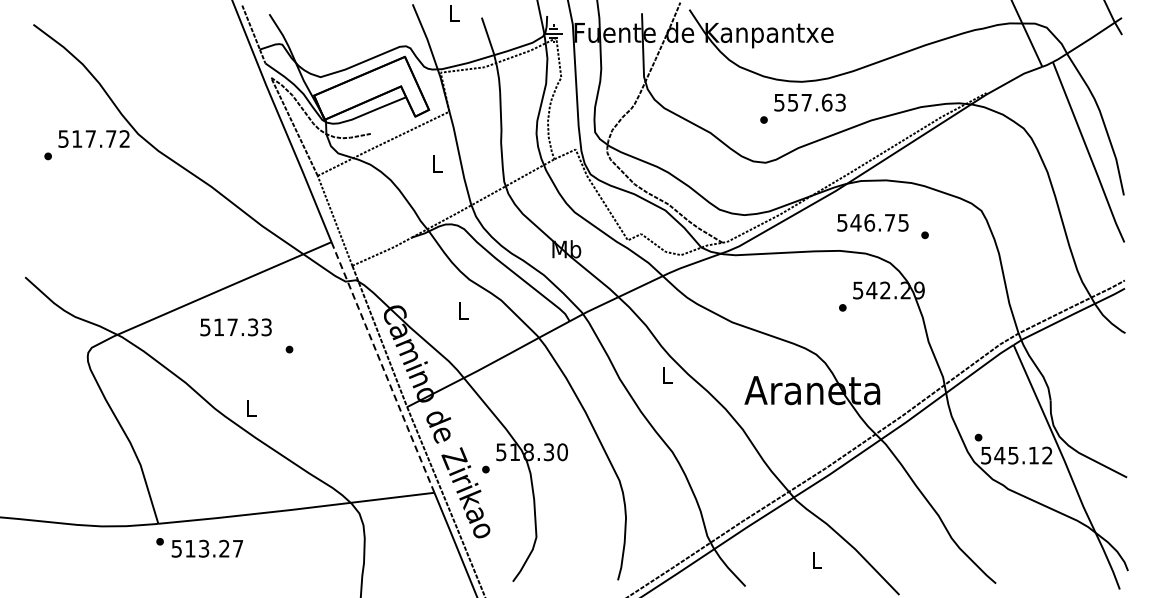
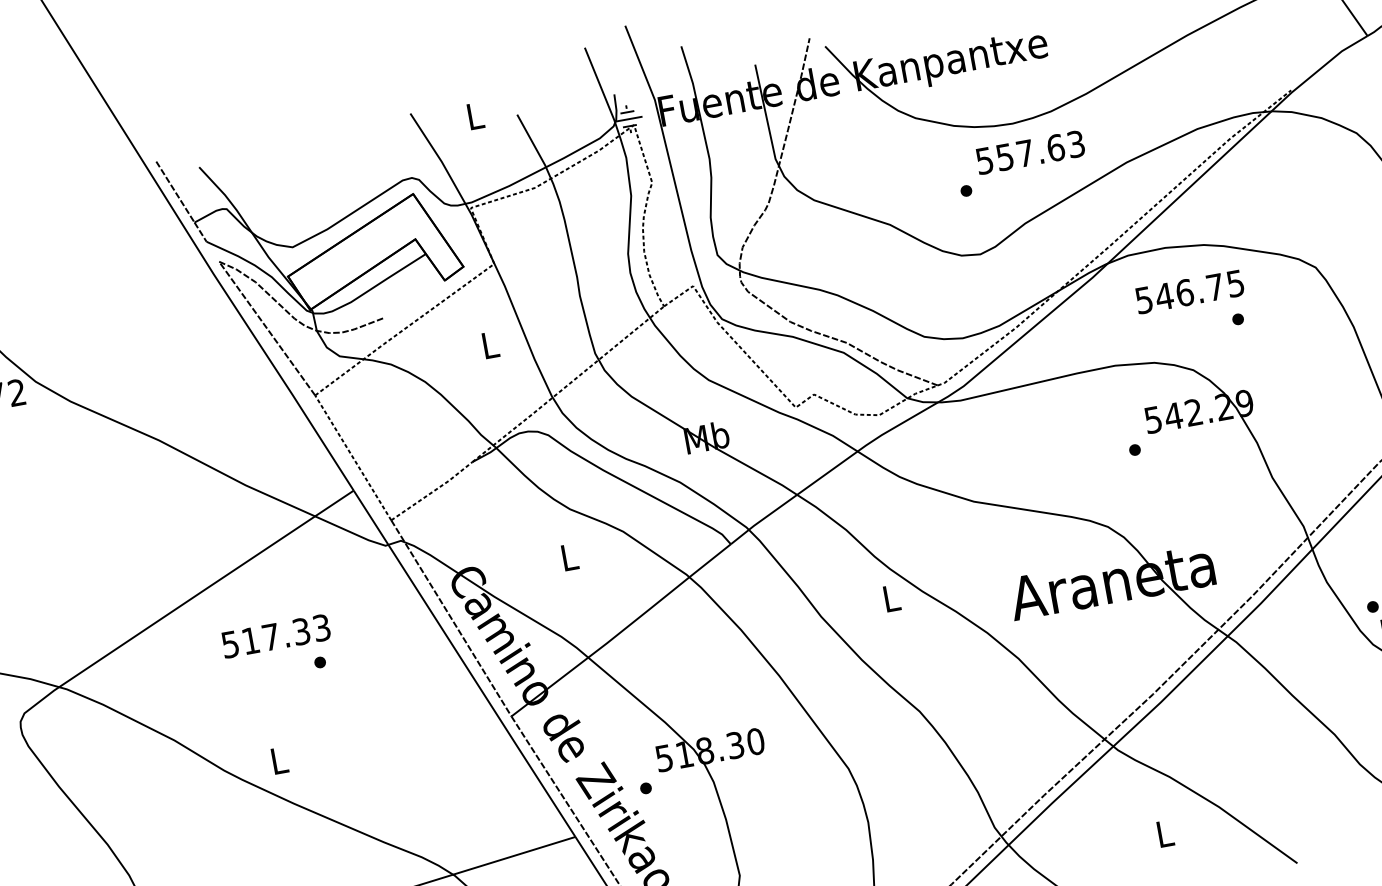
text: (872, 222) -> (1189, 291), moved
text: (235, 327) -> (275, 636), moved
line: (383, 368) -> (465, 665), dashed -> solid

